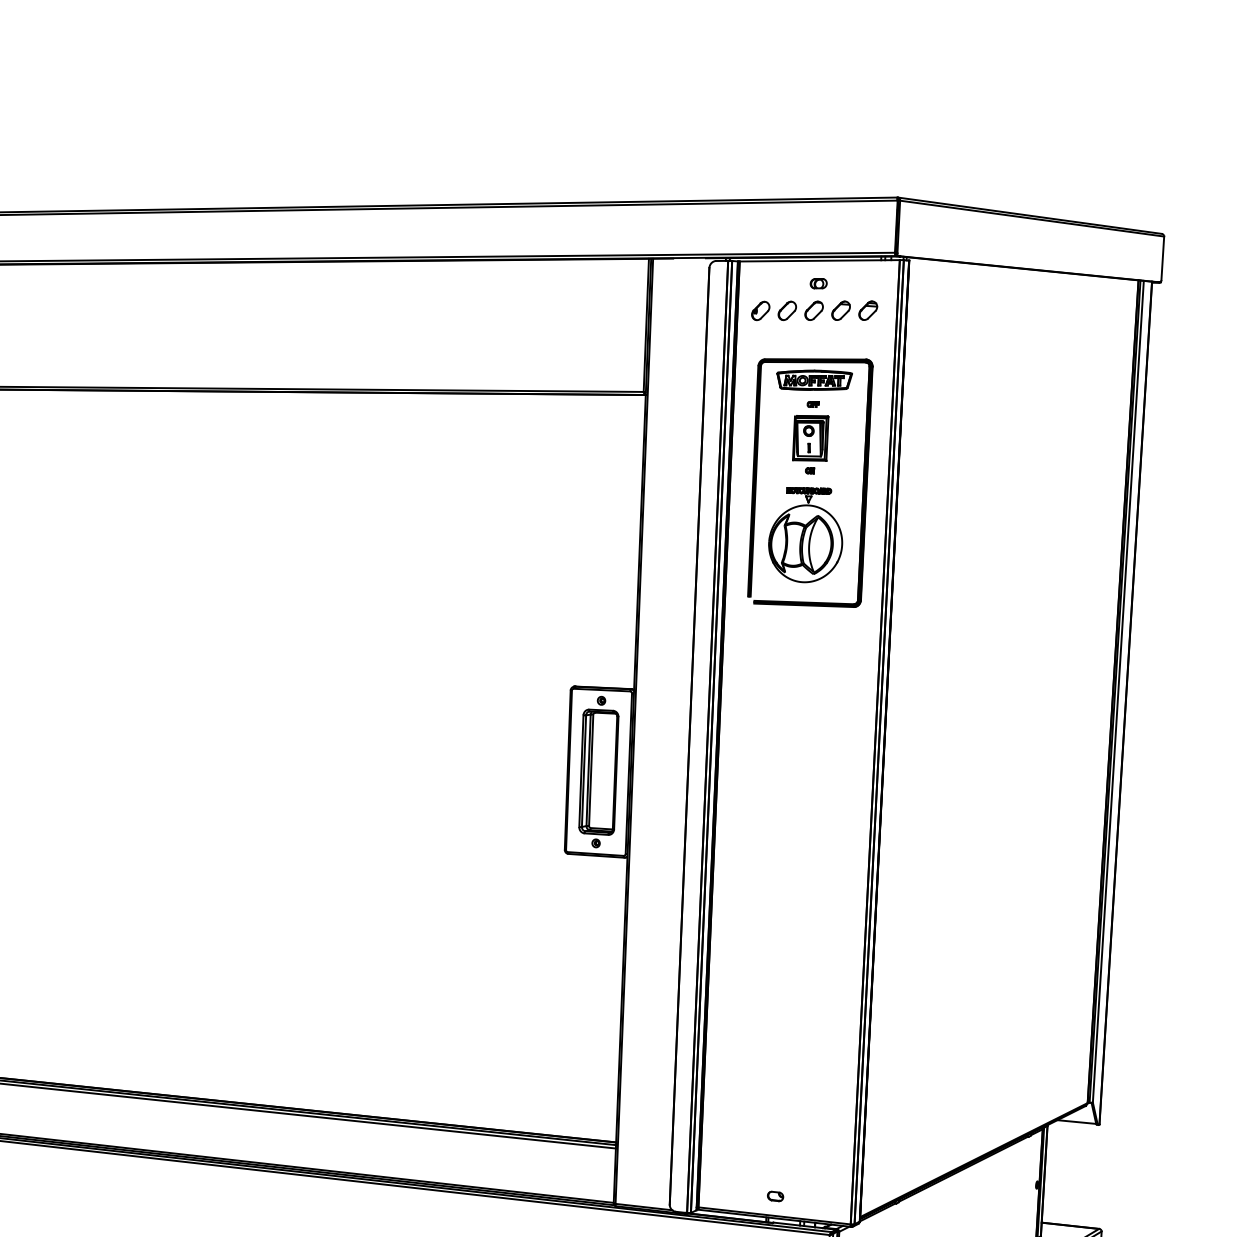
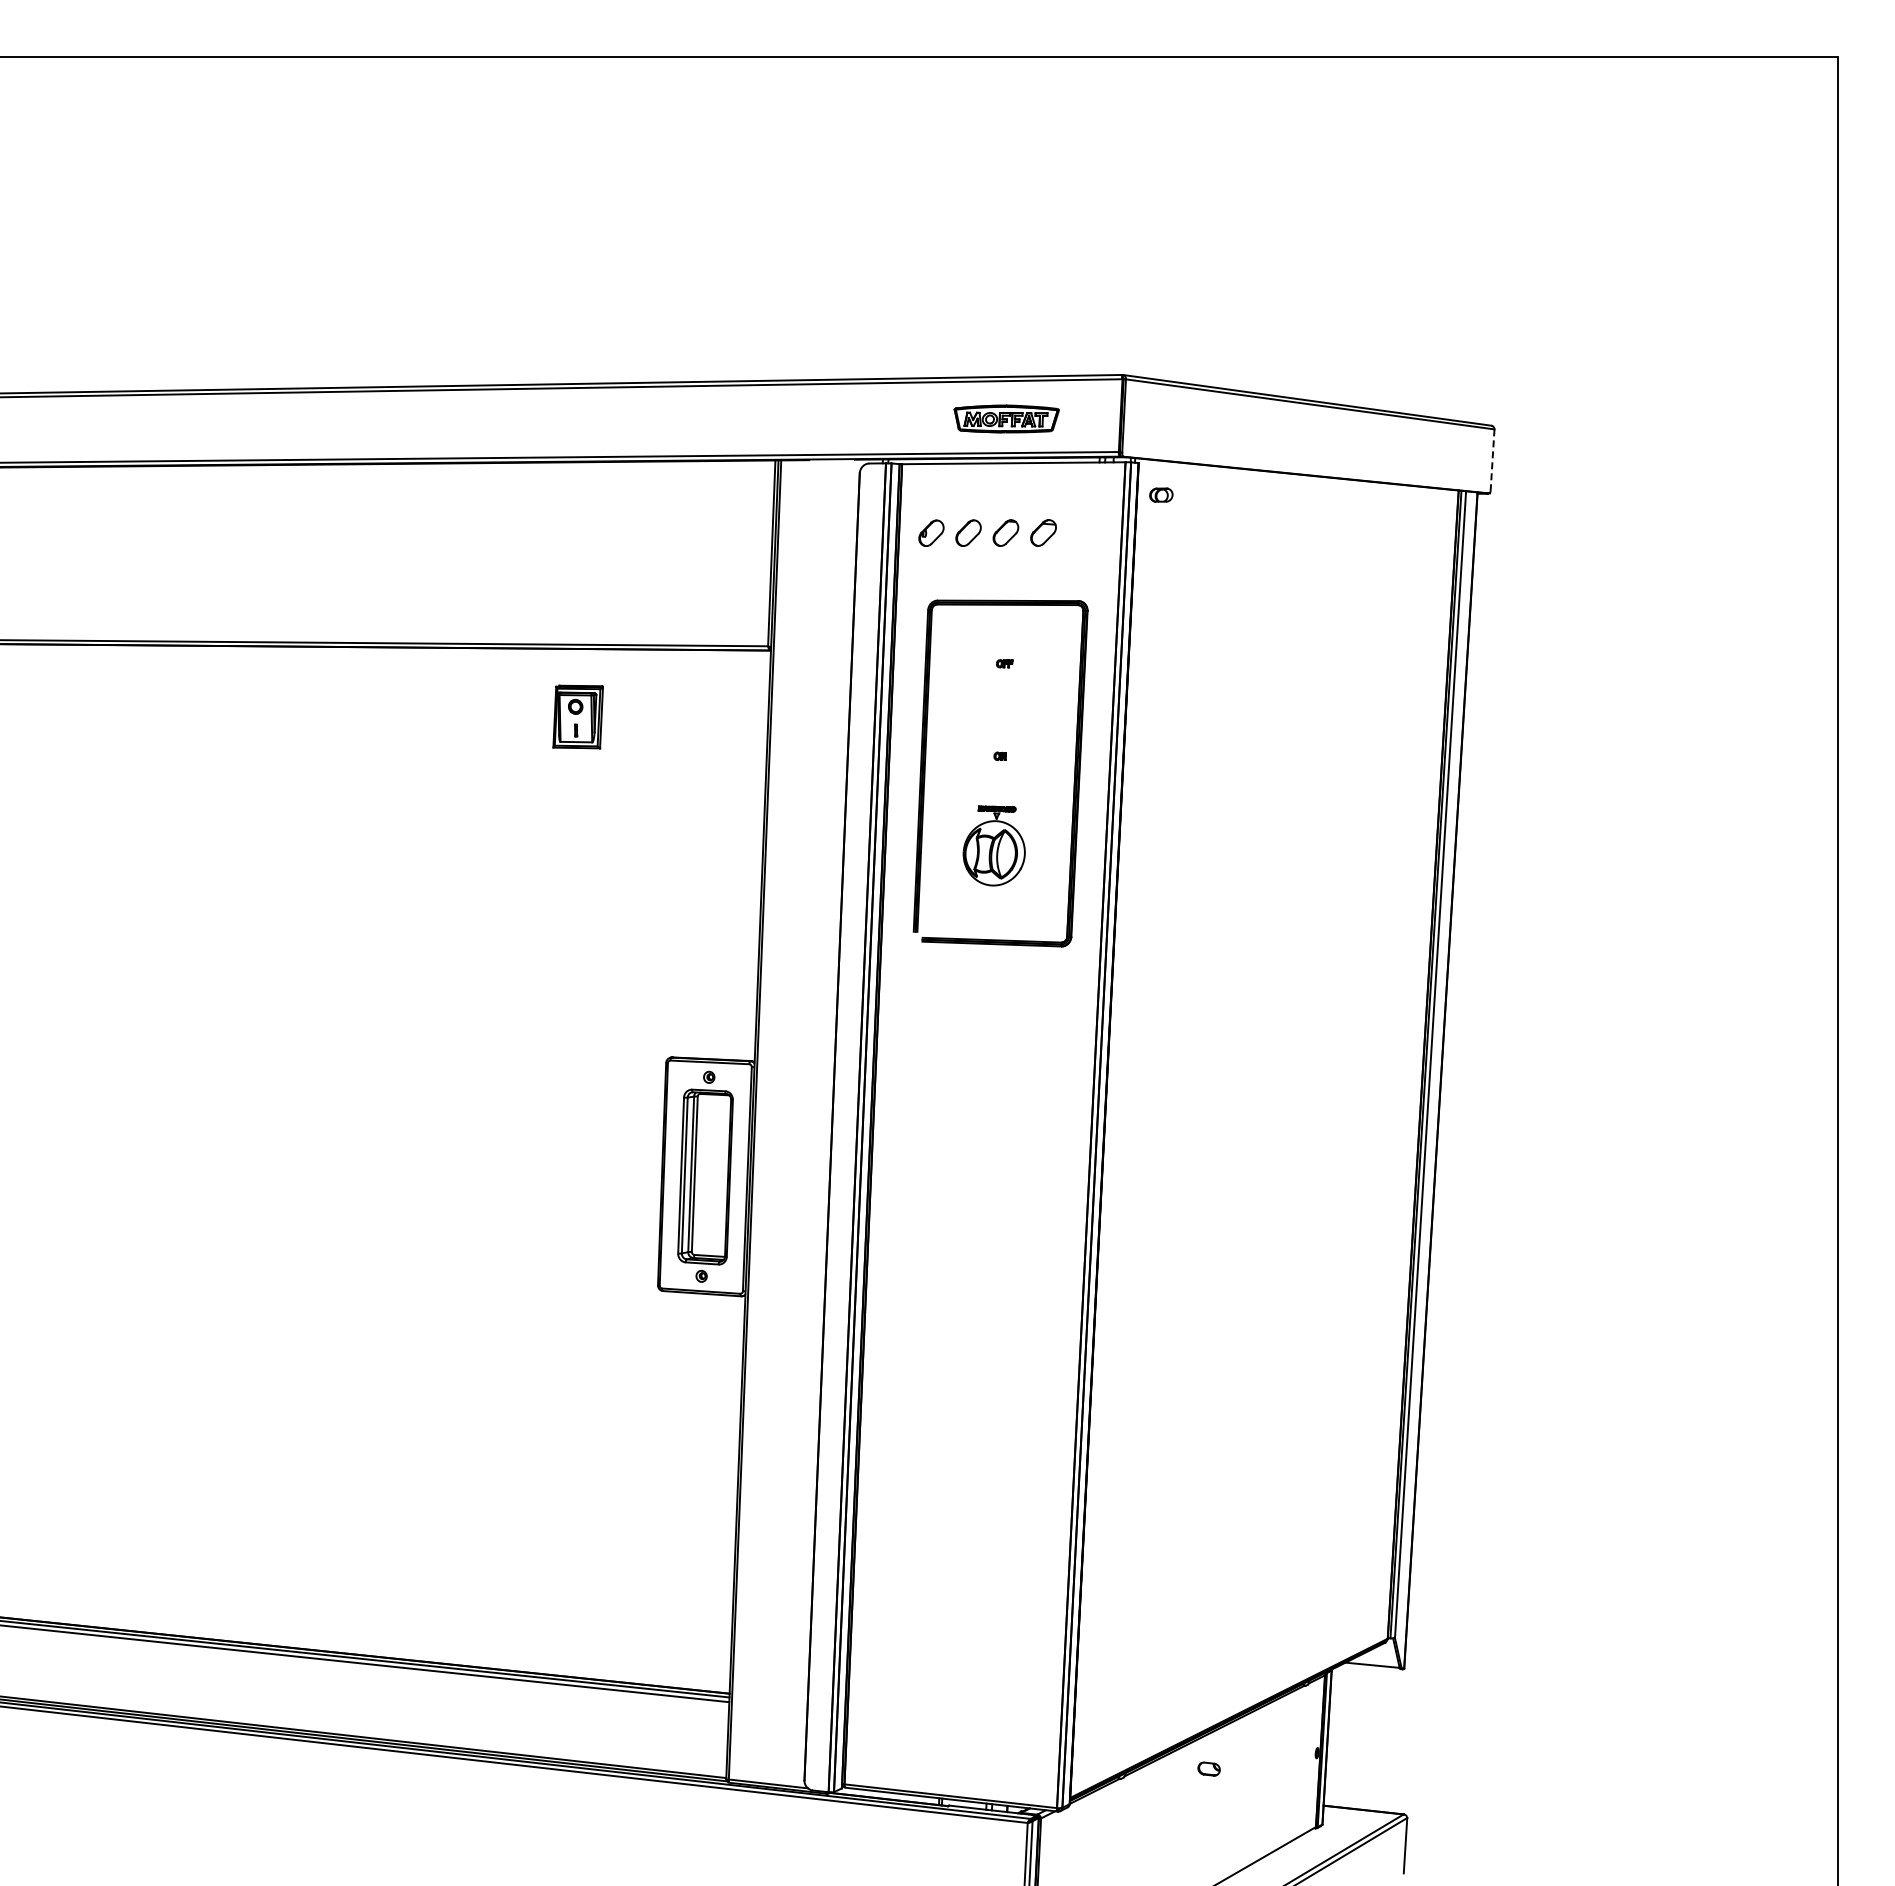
line: (1162, 258) -> (1492, 460), solid -> dashed
part: (818, 283) -> (1161, 494), moved
part: (868, 310) -> (1081, 532), removed
part: (814, 379) -> (1006, 418), moved
part: (810, 437) -> (577, 716), moved
part: (805, 534) -> (994, 845), size x0.6
part: (775, 1196) -> (1208, 1768), moved

